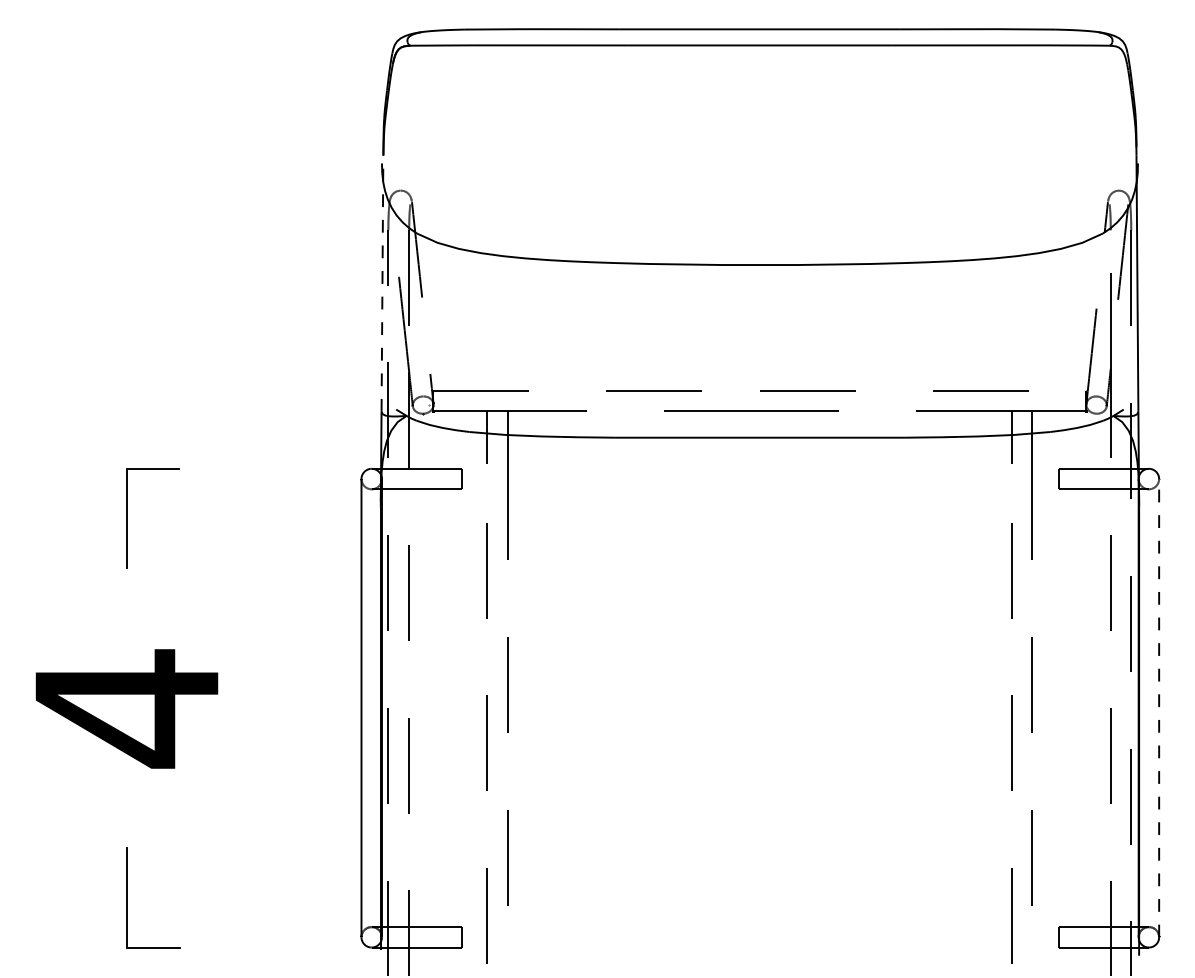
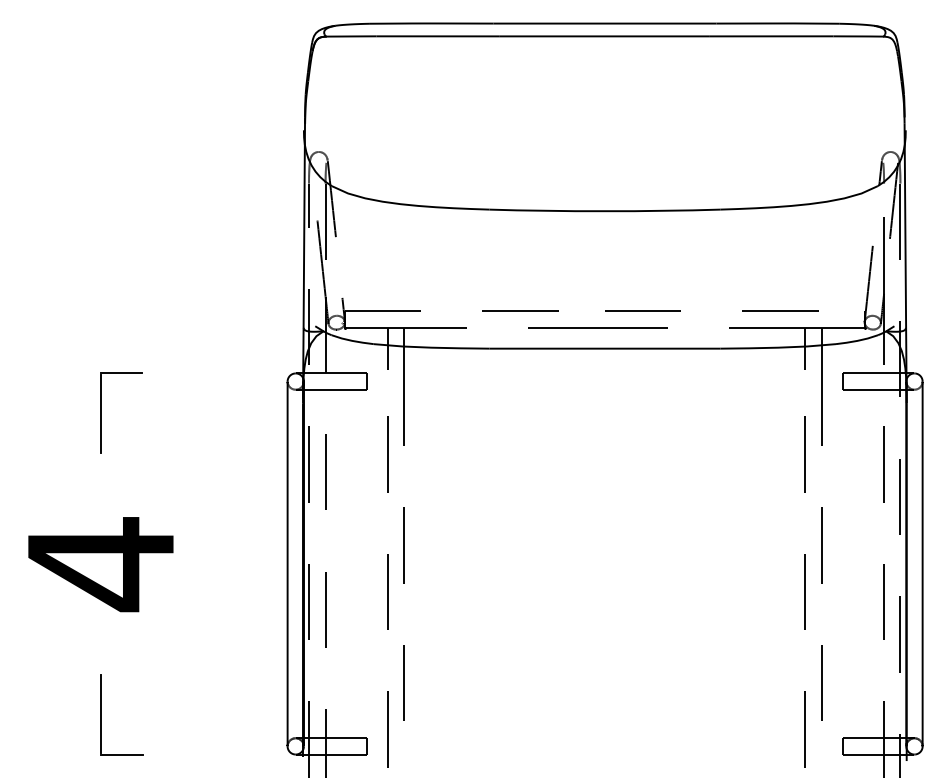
line: (382, 279) -> (304, 222), dashed -> solid
line: (1159, 707) -> (922, 563), dashed -> solid

